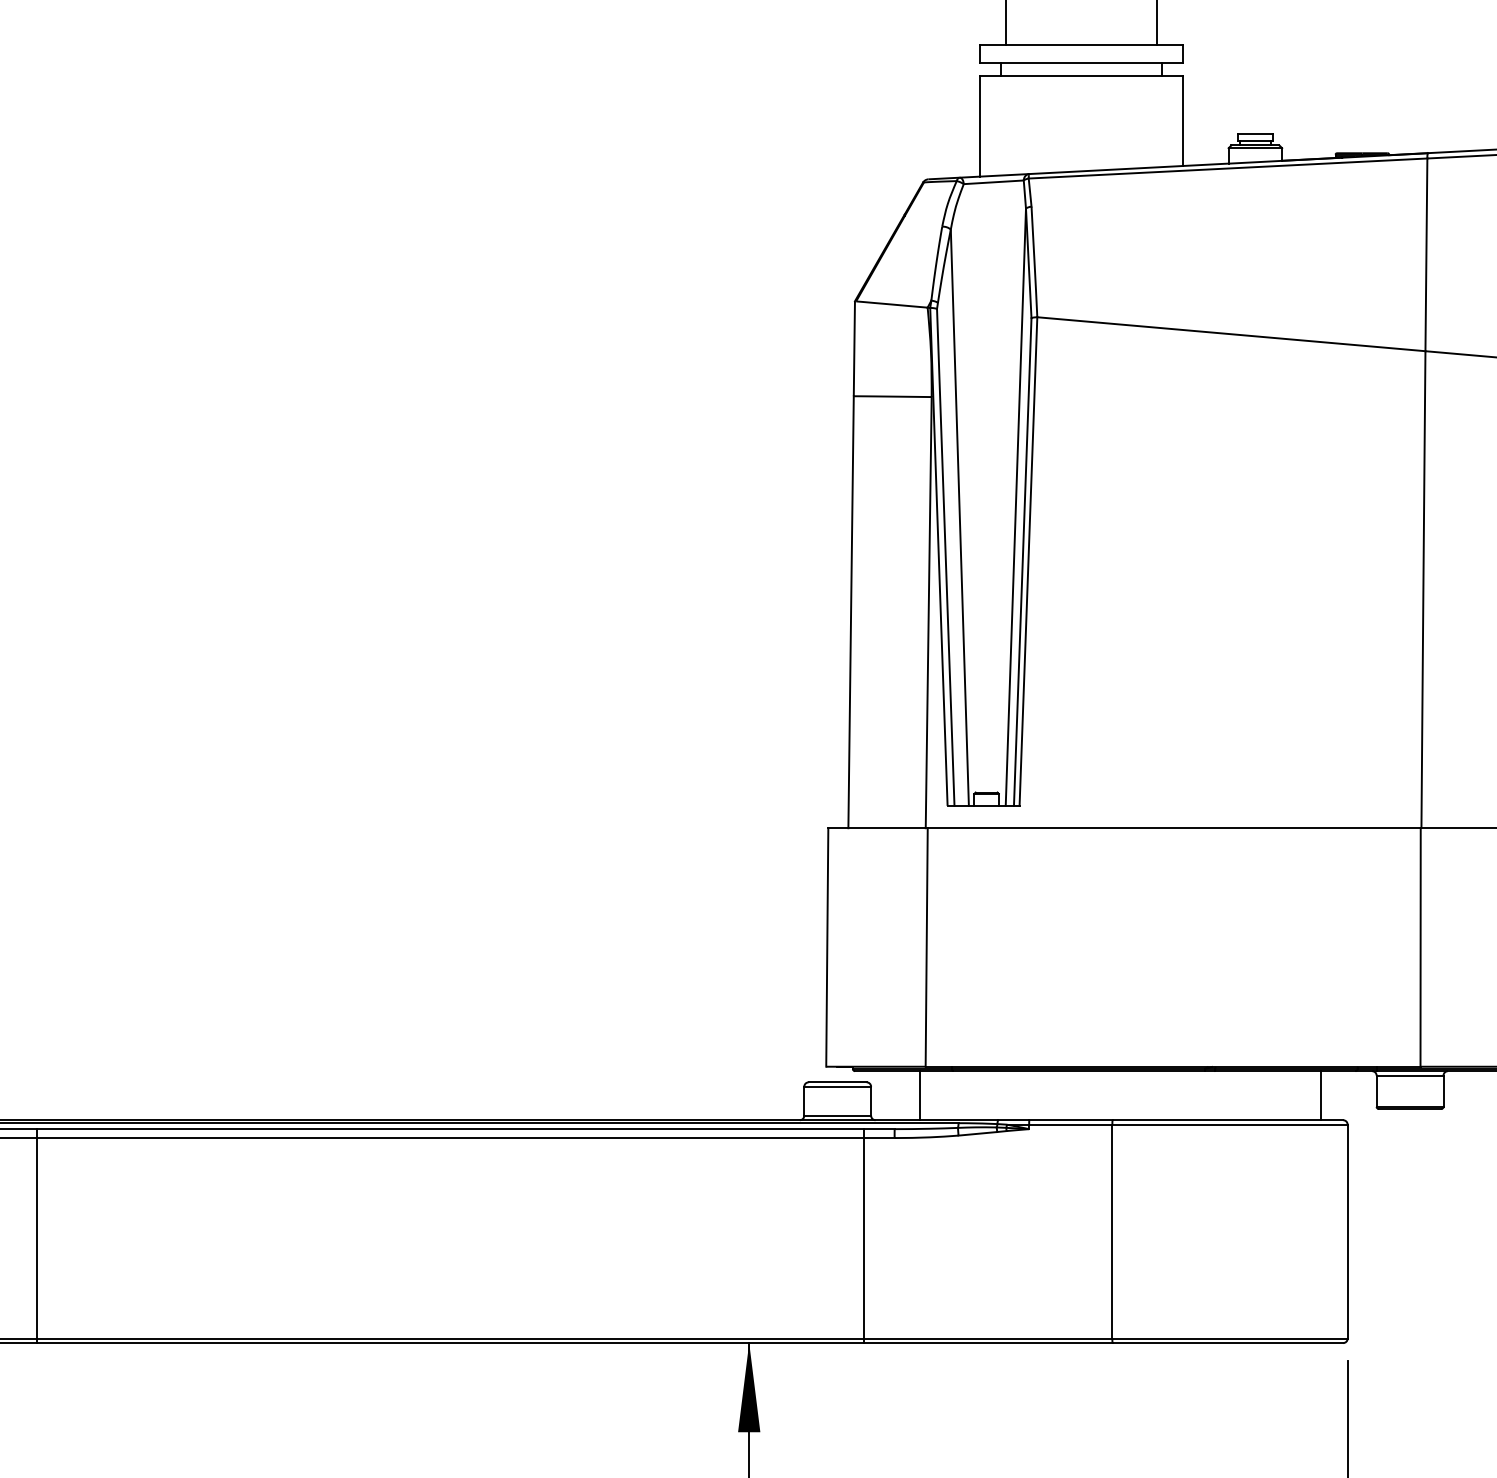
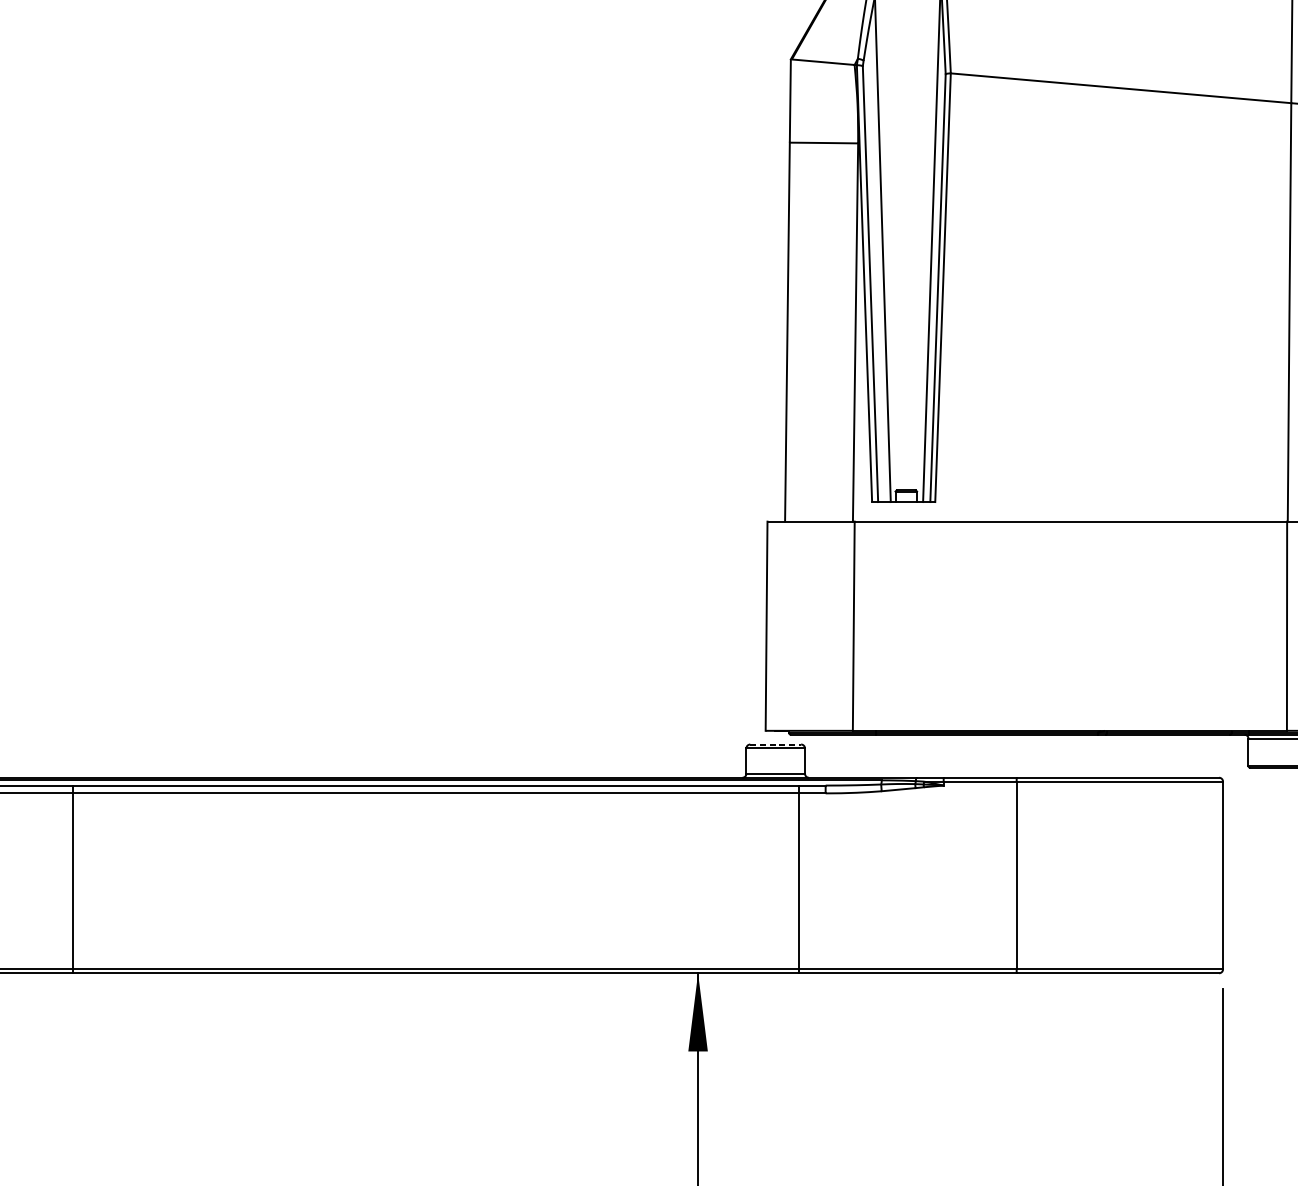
line: (837, 1082) -> (775, 744), solid -> dashed
line: (919, 1095) -> (847, 756), removed
line: (1320, 1095) -> (1199, 756), removed

